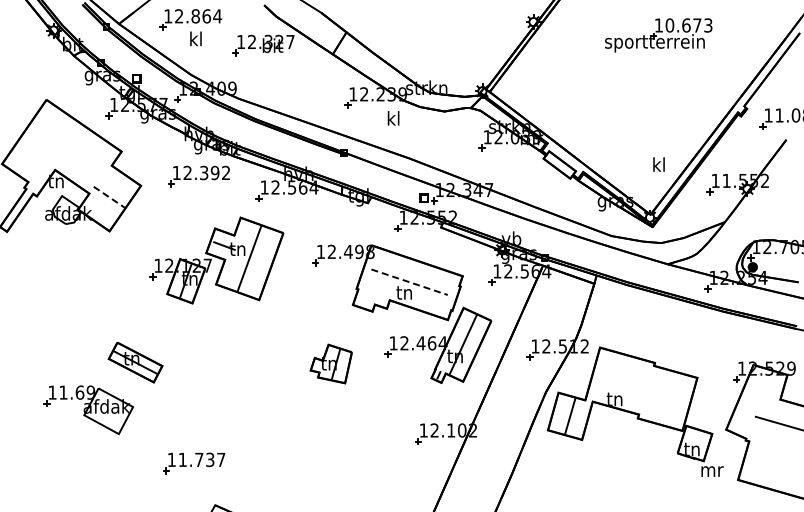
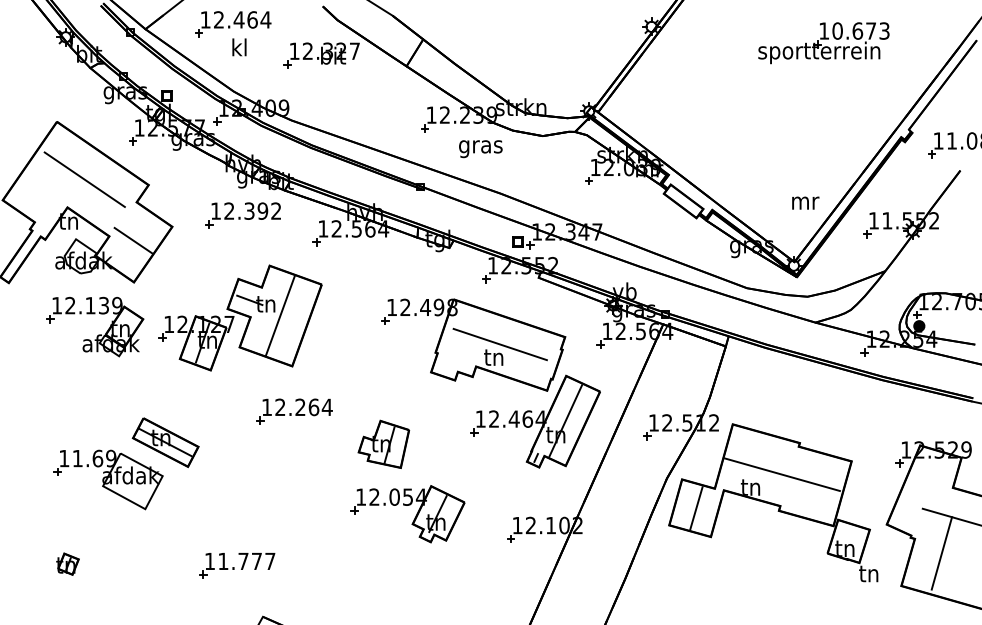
text: (195, 16) -> (238, 20), 12.864 -> 12.464
part: (658, 35) -> (823, 43), moved
text: (393, 120) -> (480, 147), kl -> gras
line: (69, 146) -> (85, 178), added
text: (659, 164) -> (805, 200), kl -> mr
line: (109, 197) -> (133, 241), dashed -> solid
part: (216, 260) -> (240, 317), moved
part: (79, 274) -> (97, 335), added
line: (410, 282) -> (501, 344), dashed -> solid
part: (240, 337) -> (293, 412), added
part: (330, 363) -> (382, 443), moved
line: (640, 388) -> (782, 474), added
part: (88, 410) -> (108, 480), moved
part: (339, 423) -> (414, 517), added
line: (771, 452) -> (942, 552), added
text: (210, 459) -> (257, 560), 11.737 -> 11.777
part: (55, 461) -> (67, 563), added
text: (712, 469) -> (870, 573), mr -> tn

